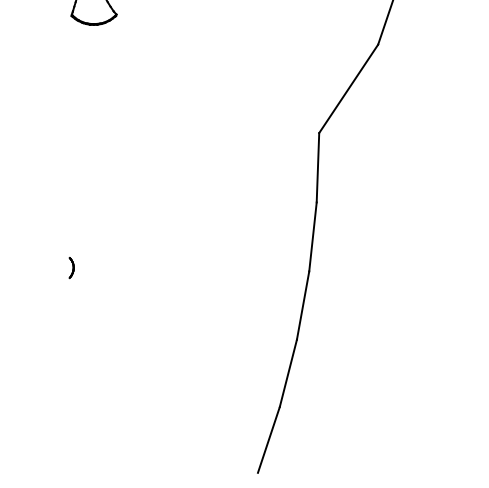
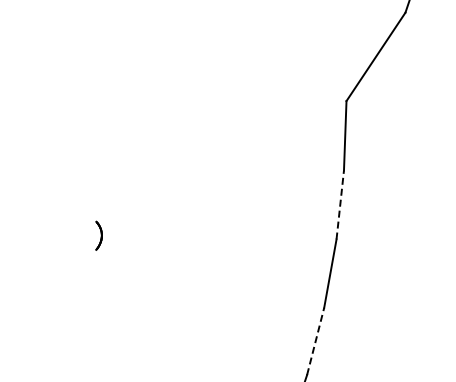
line: (312, 236) -> (339, 204), solid -> dashed
part: (71, 268) -> (98, 236), size x1.4
line: (288, 373) -> (315, 341), solid -> dashed

